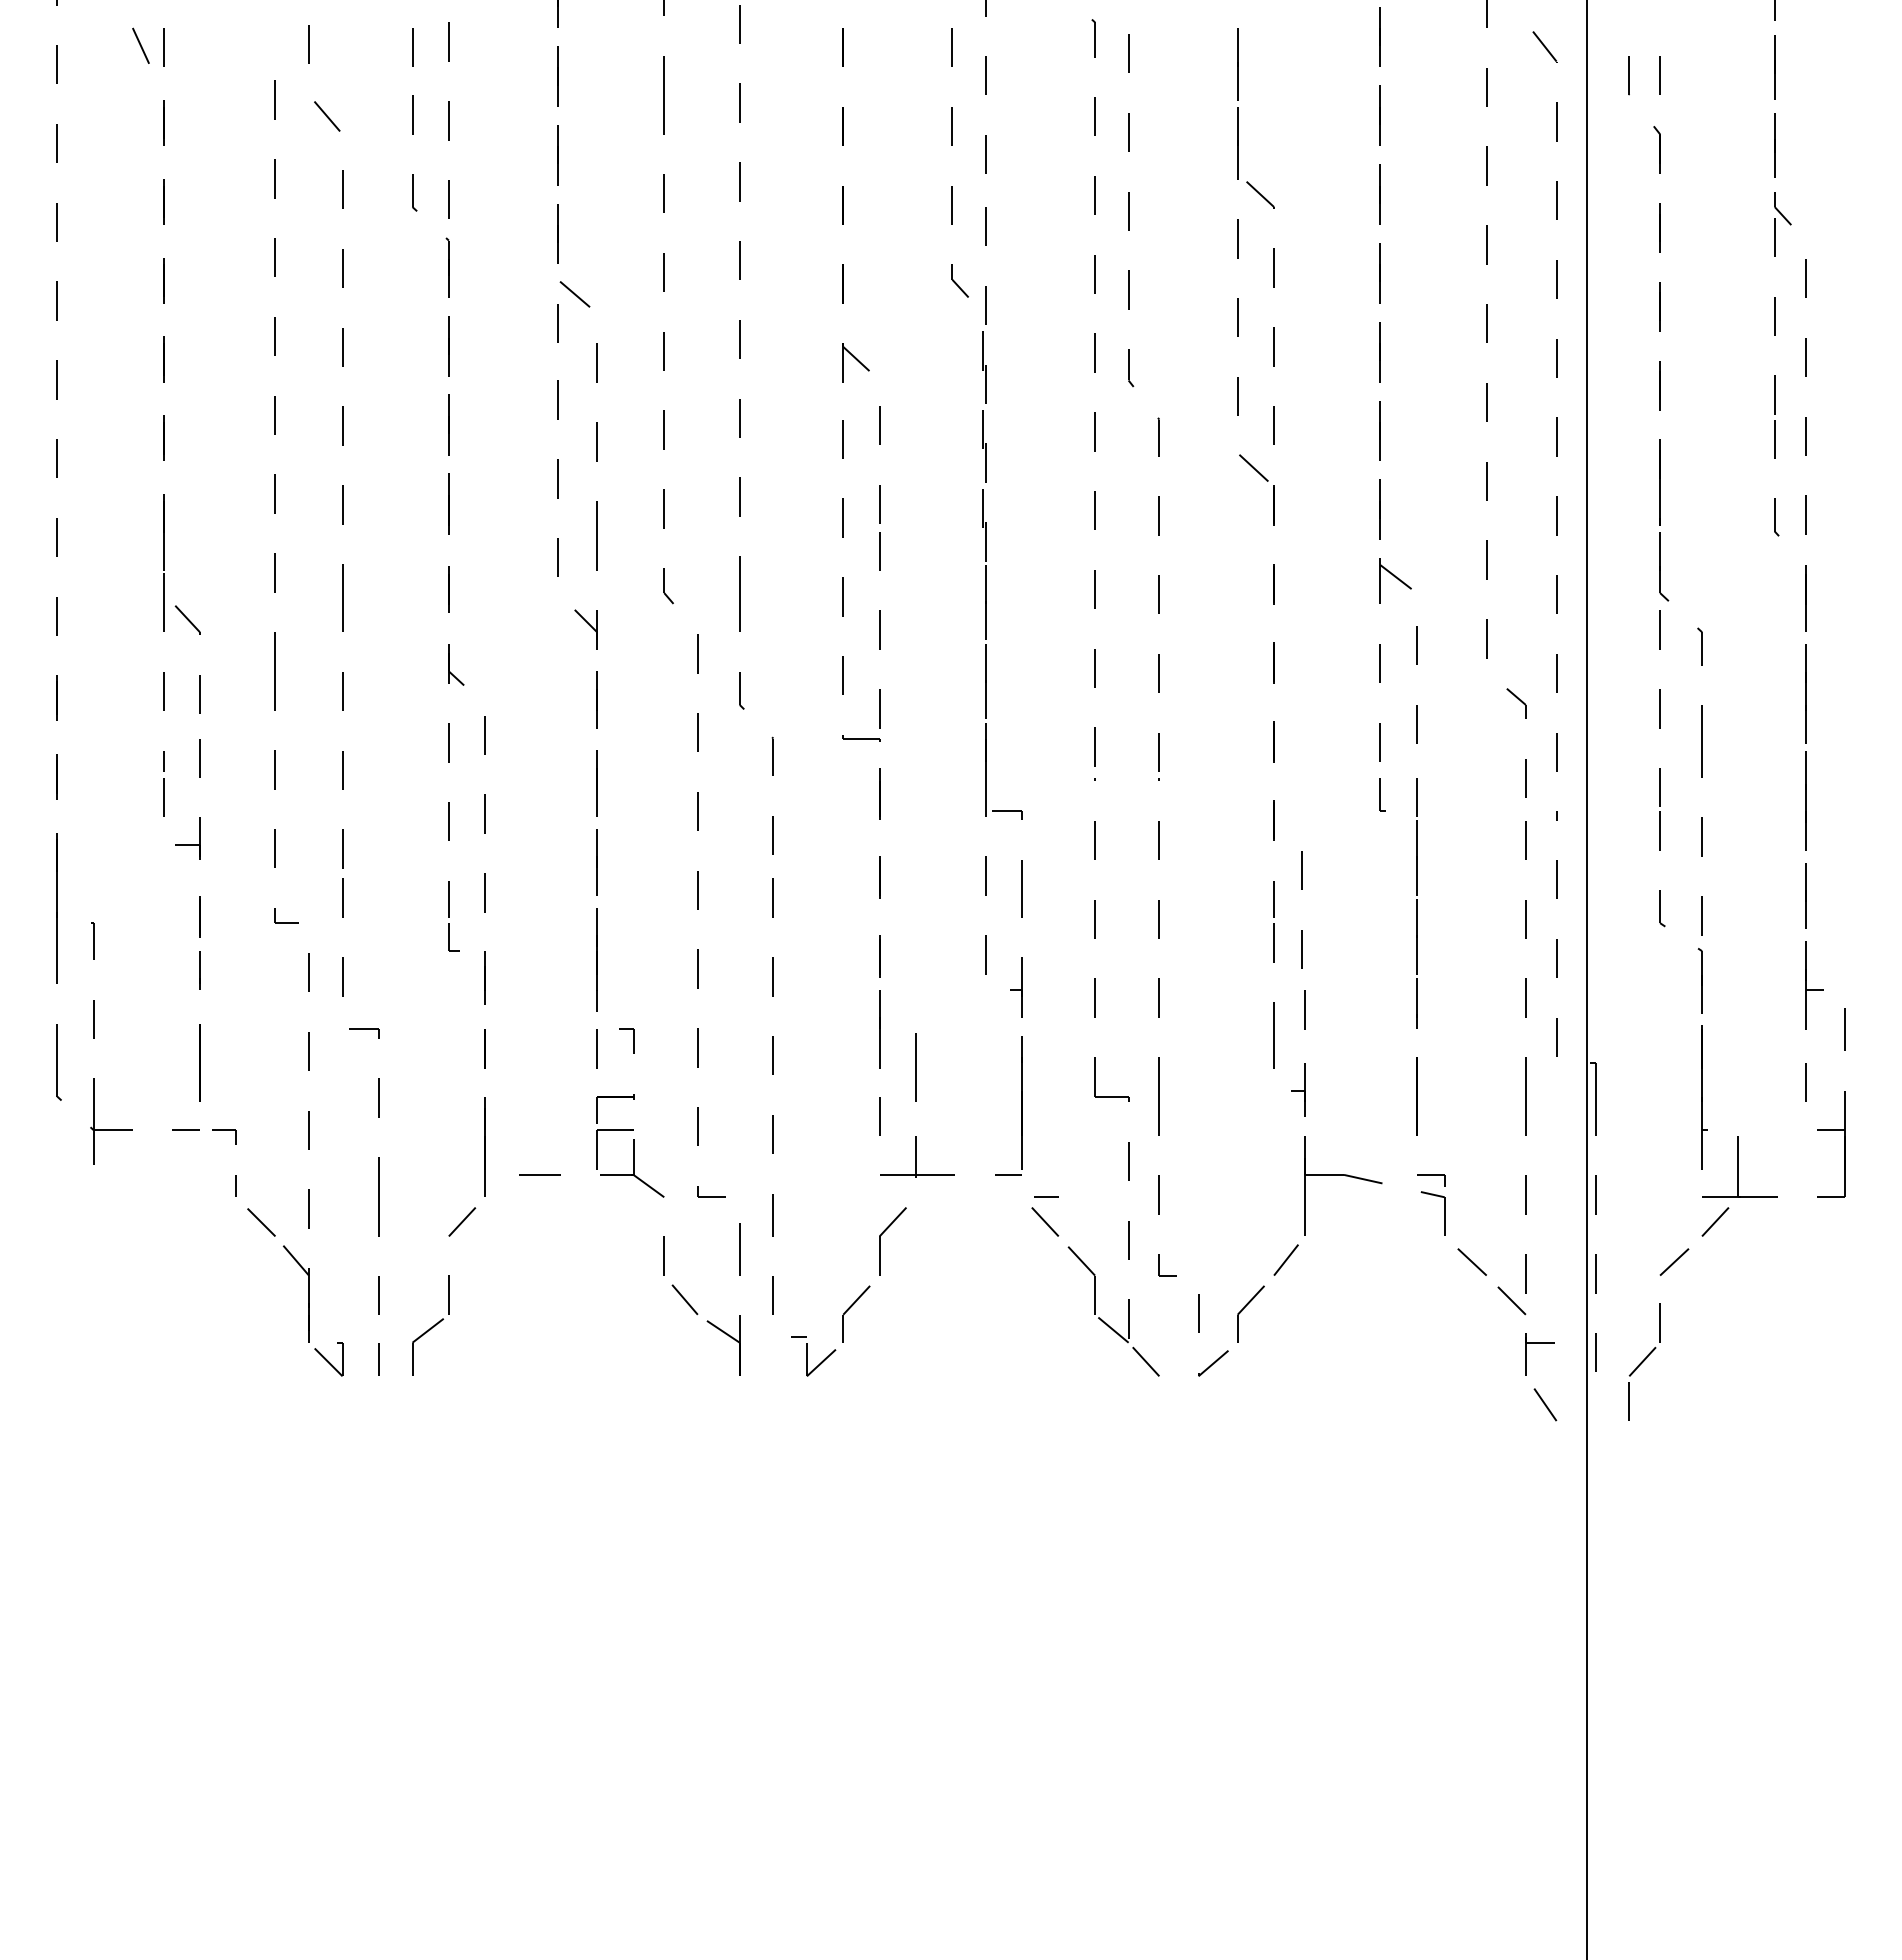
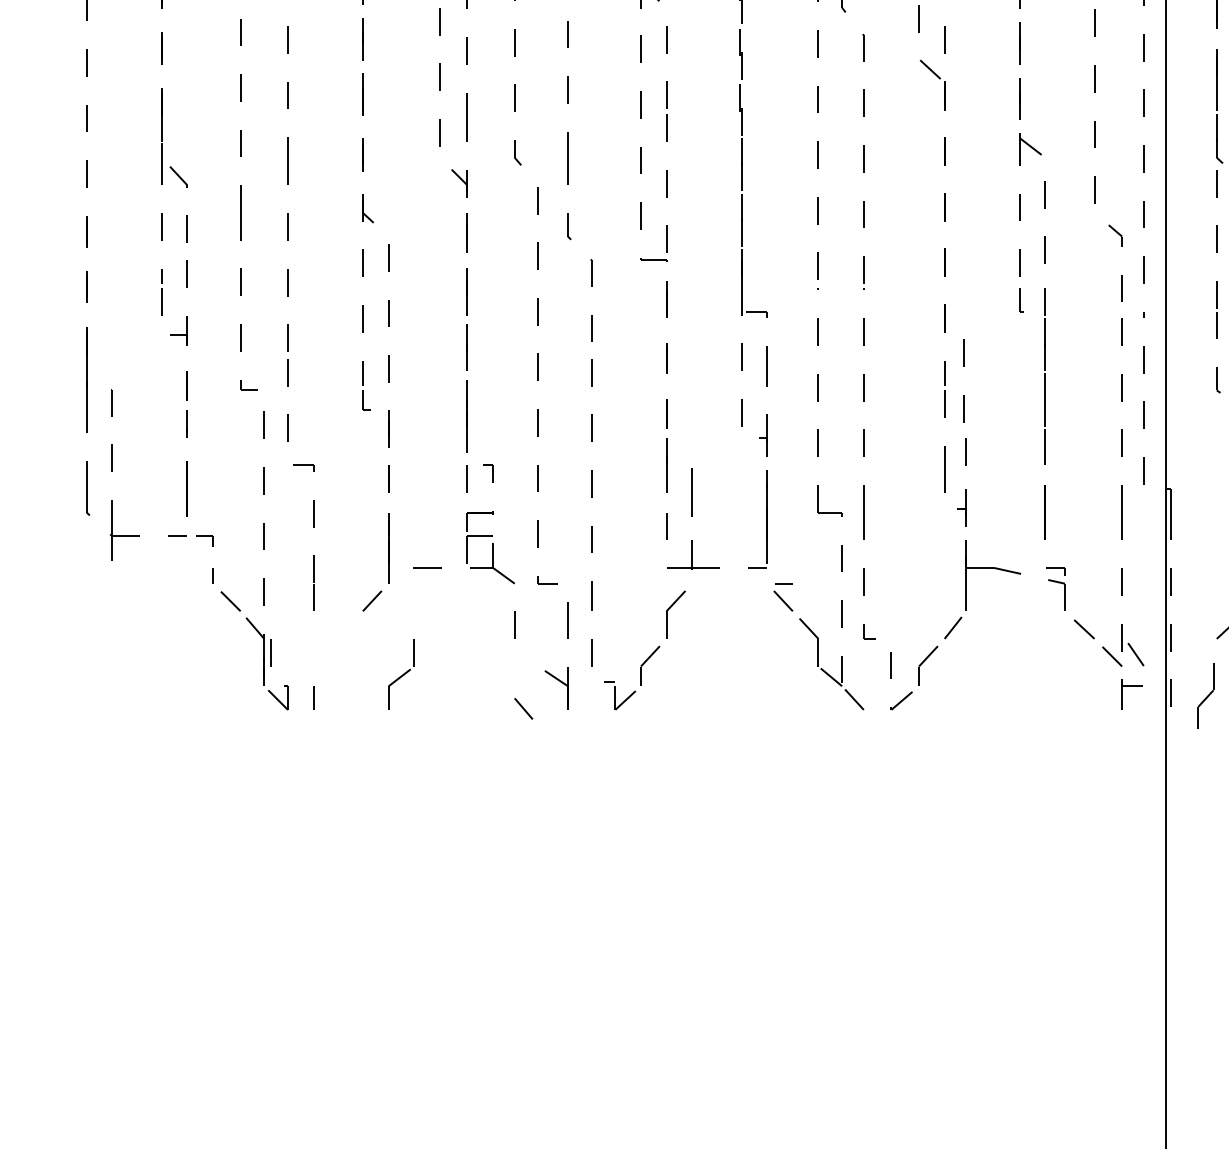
line: (378, 1295) -> (270, 652), moved
line: (684, 1299) -> (523, 708), moved
part: (430, 1325) -> (401, 674), moved
part: (1644, 1361) -> (1205, 699), size x0.7
line: (1545, 1404) -> (1136, 654), moved

